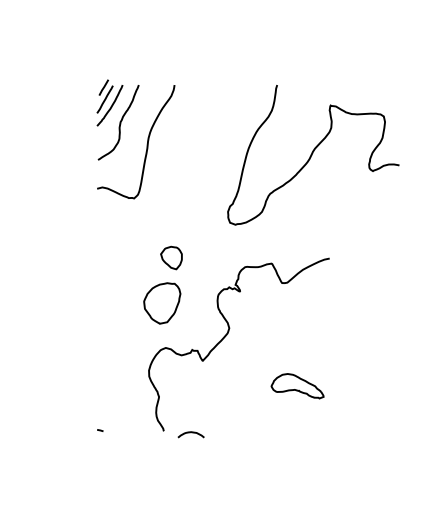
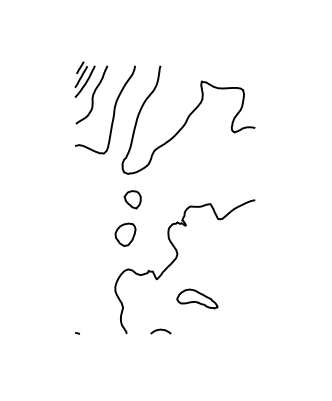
curve: (313, 154) -> (188, 119), moved
part: (162, 302) -> (125, 234), size x0.71
part: (297, 385) -> (197, 298), moved
curve: (190, 433) -> (160, 330), moved

